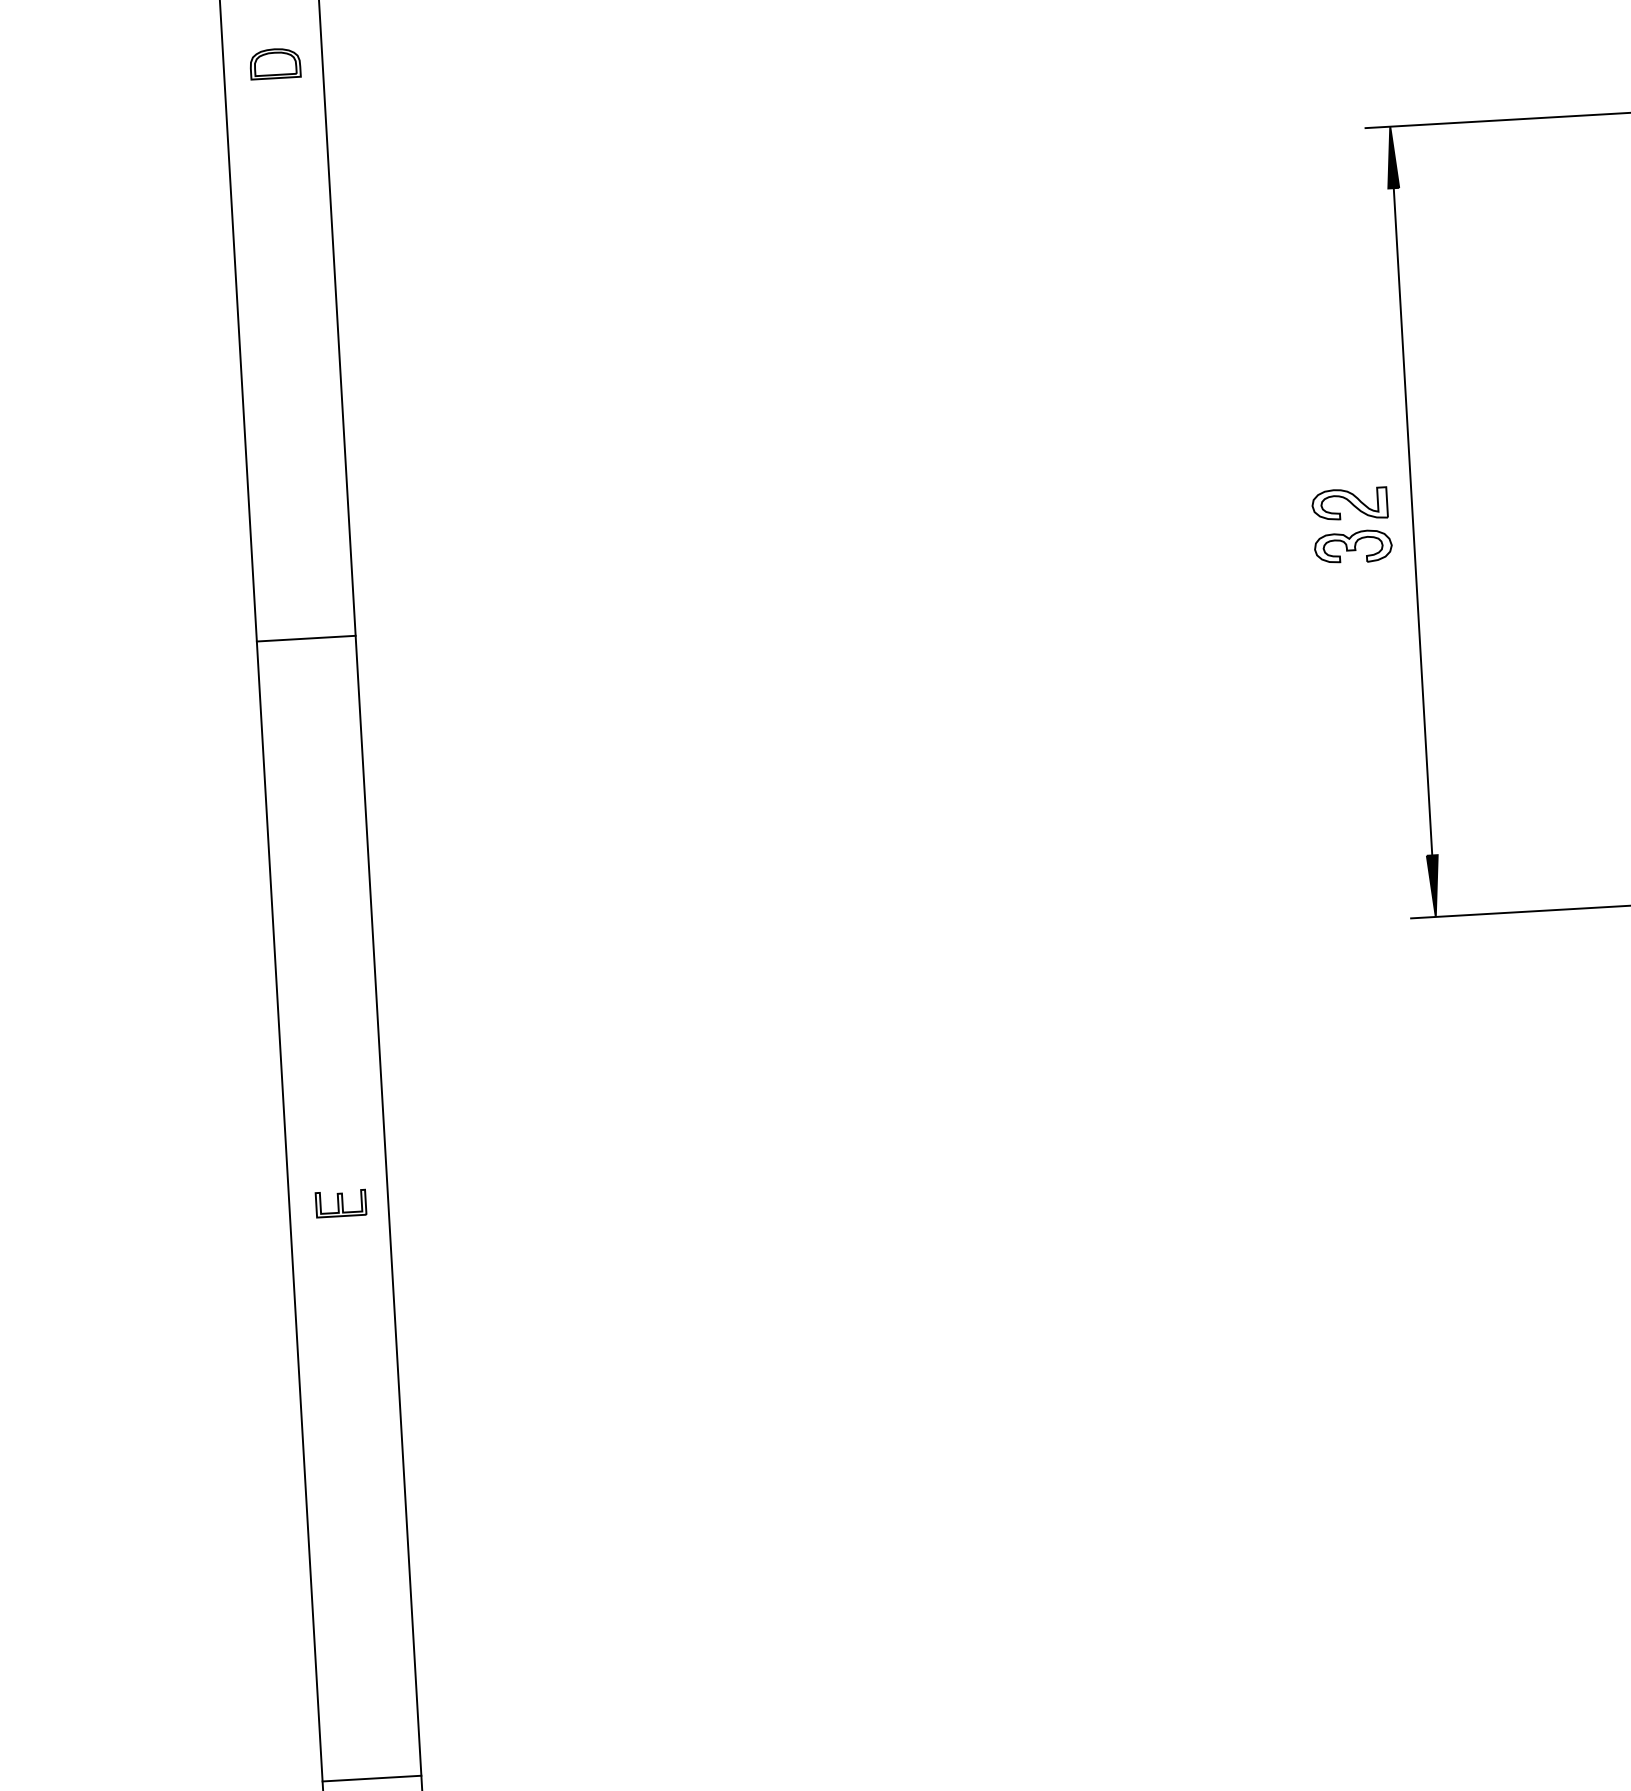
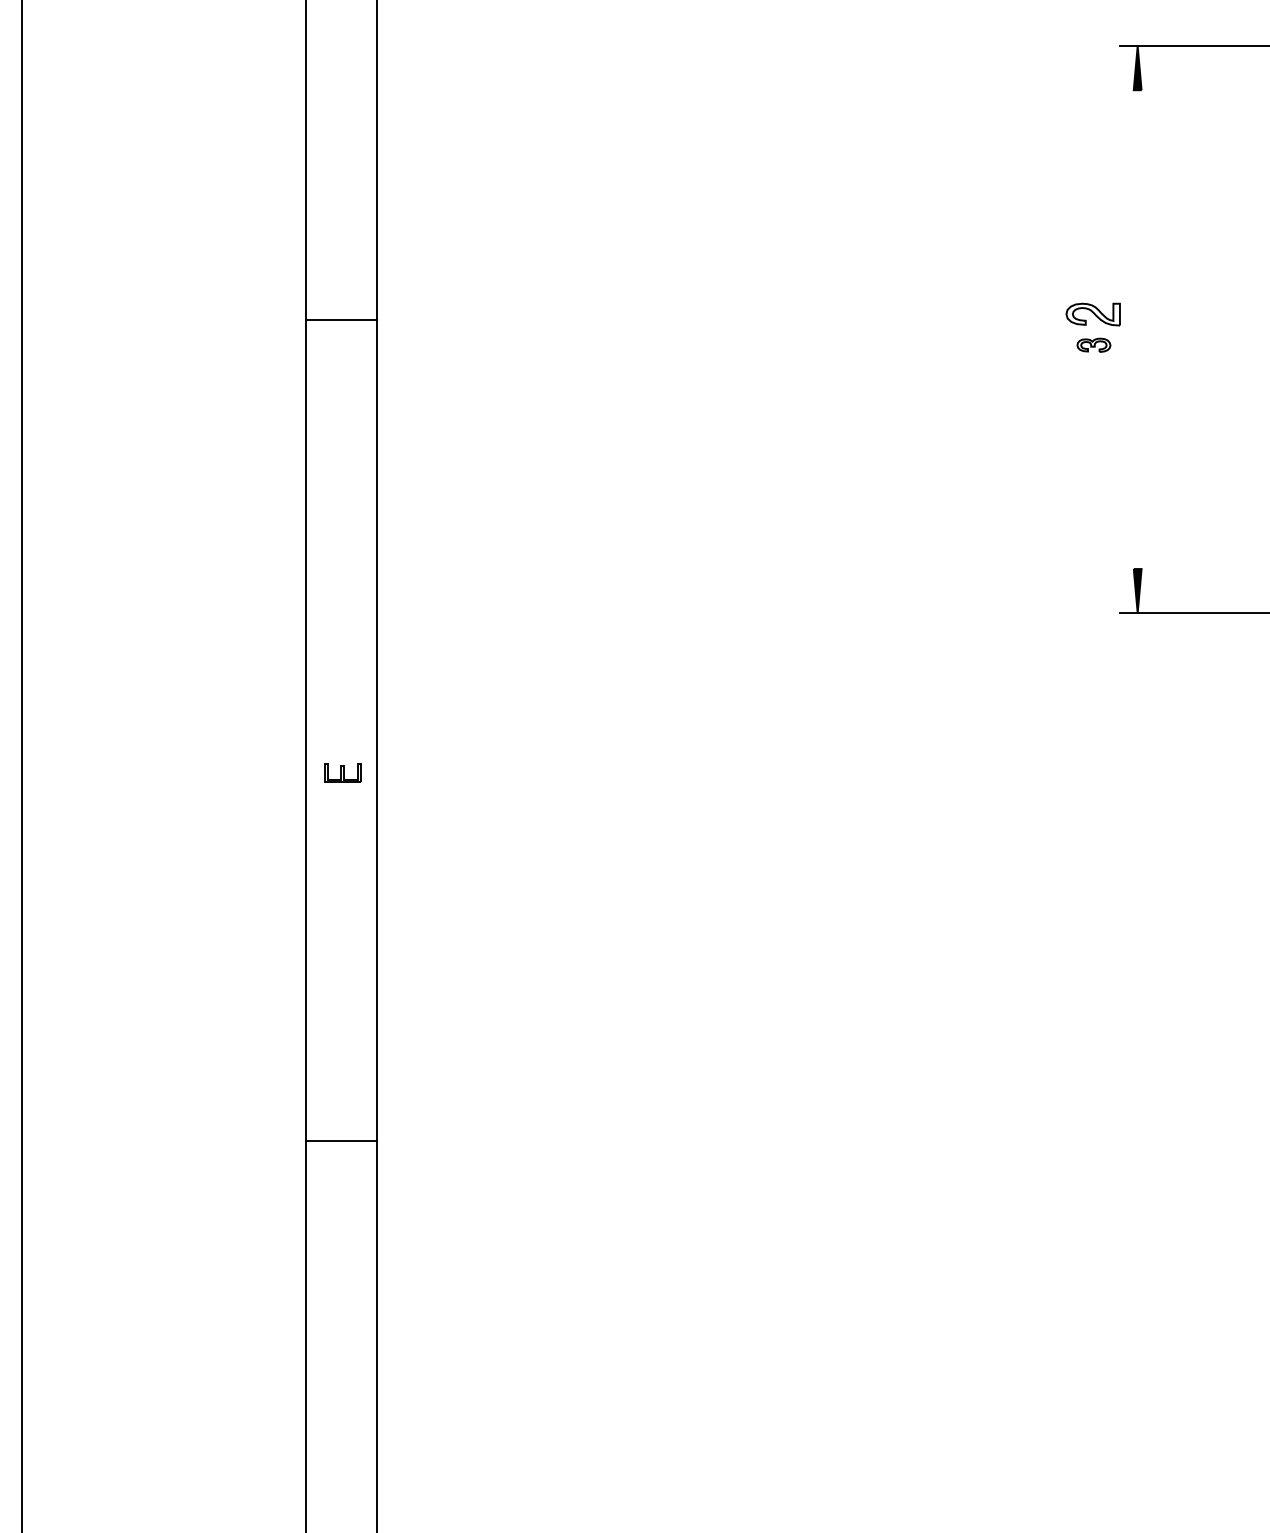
line: (1412, 521) -> (1137, 329), removed
part: (1352, 547) -> (1093, 345), size x0.6
line: (305, 638) -> (340, 319), moved
line: (370, 1778) -> (340, 1140), moved

